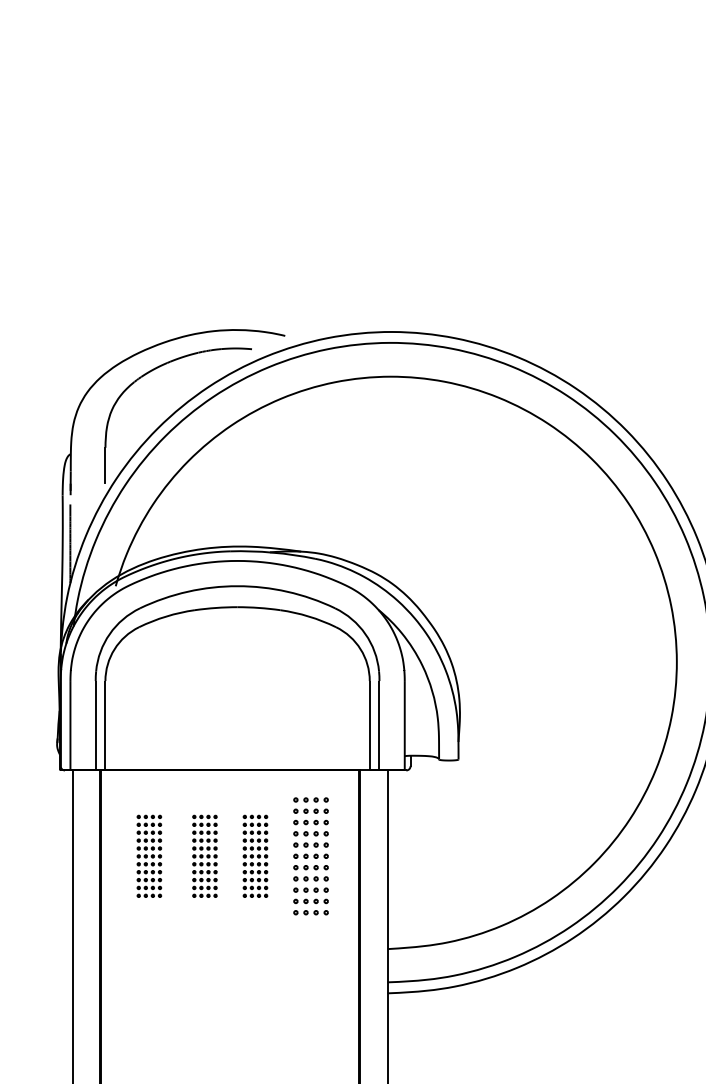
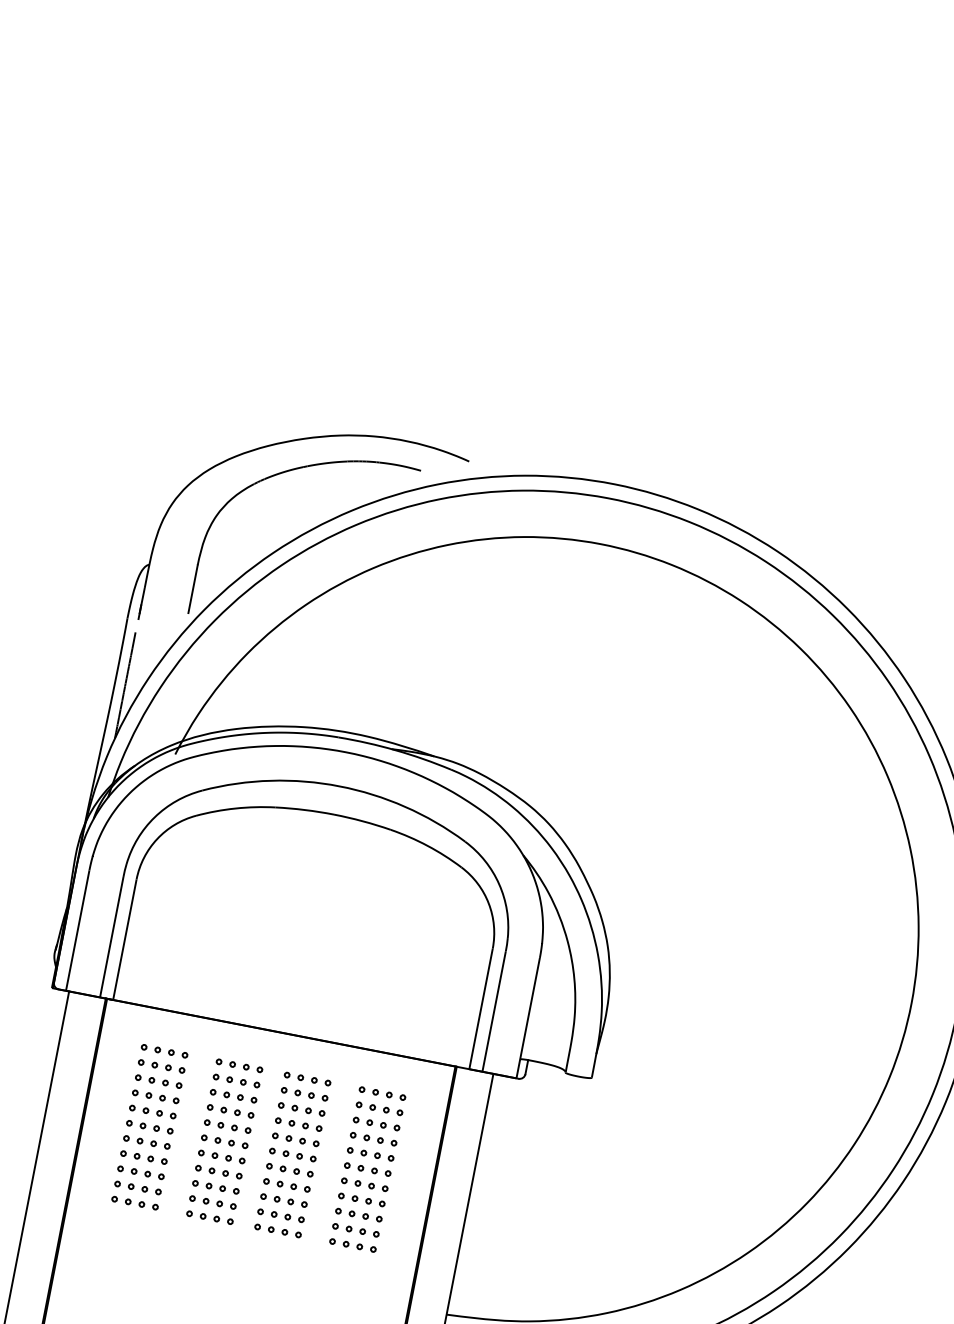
part: (149, 856) -> (149, 1127), size x1.43
part: (204, 856) -> (224, 1141), size x1.43
part: (255, 856) -> (292, 1155), size x1.43

